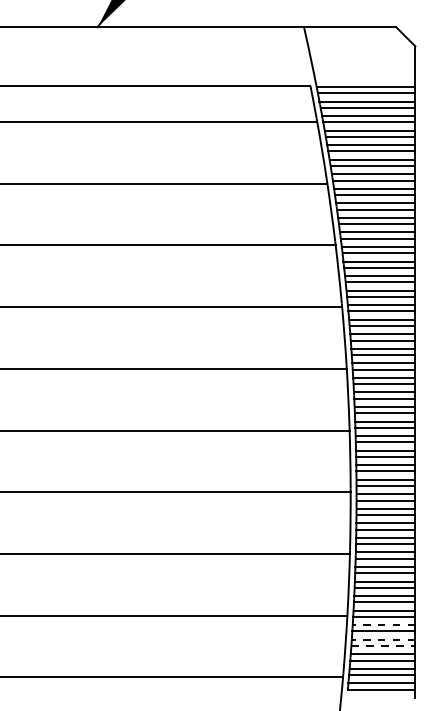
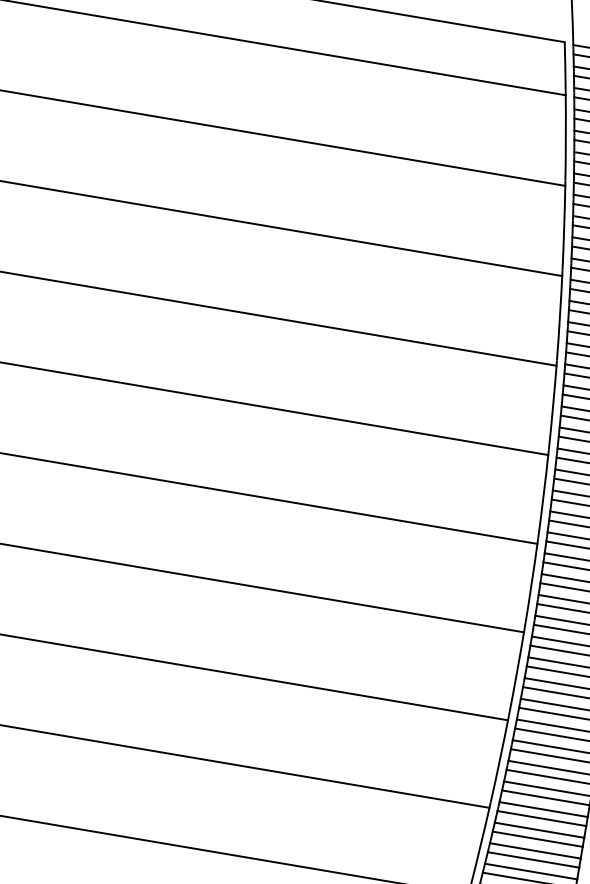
line: (383, 625) -> (538, 830), dashed -> solid
line: (383, 639) -> (535, 850), dashed -> solid
line: (383, 646) -> (533, 860), dashed -> solid

